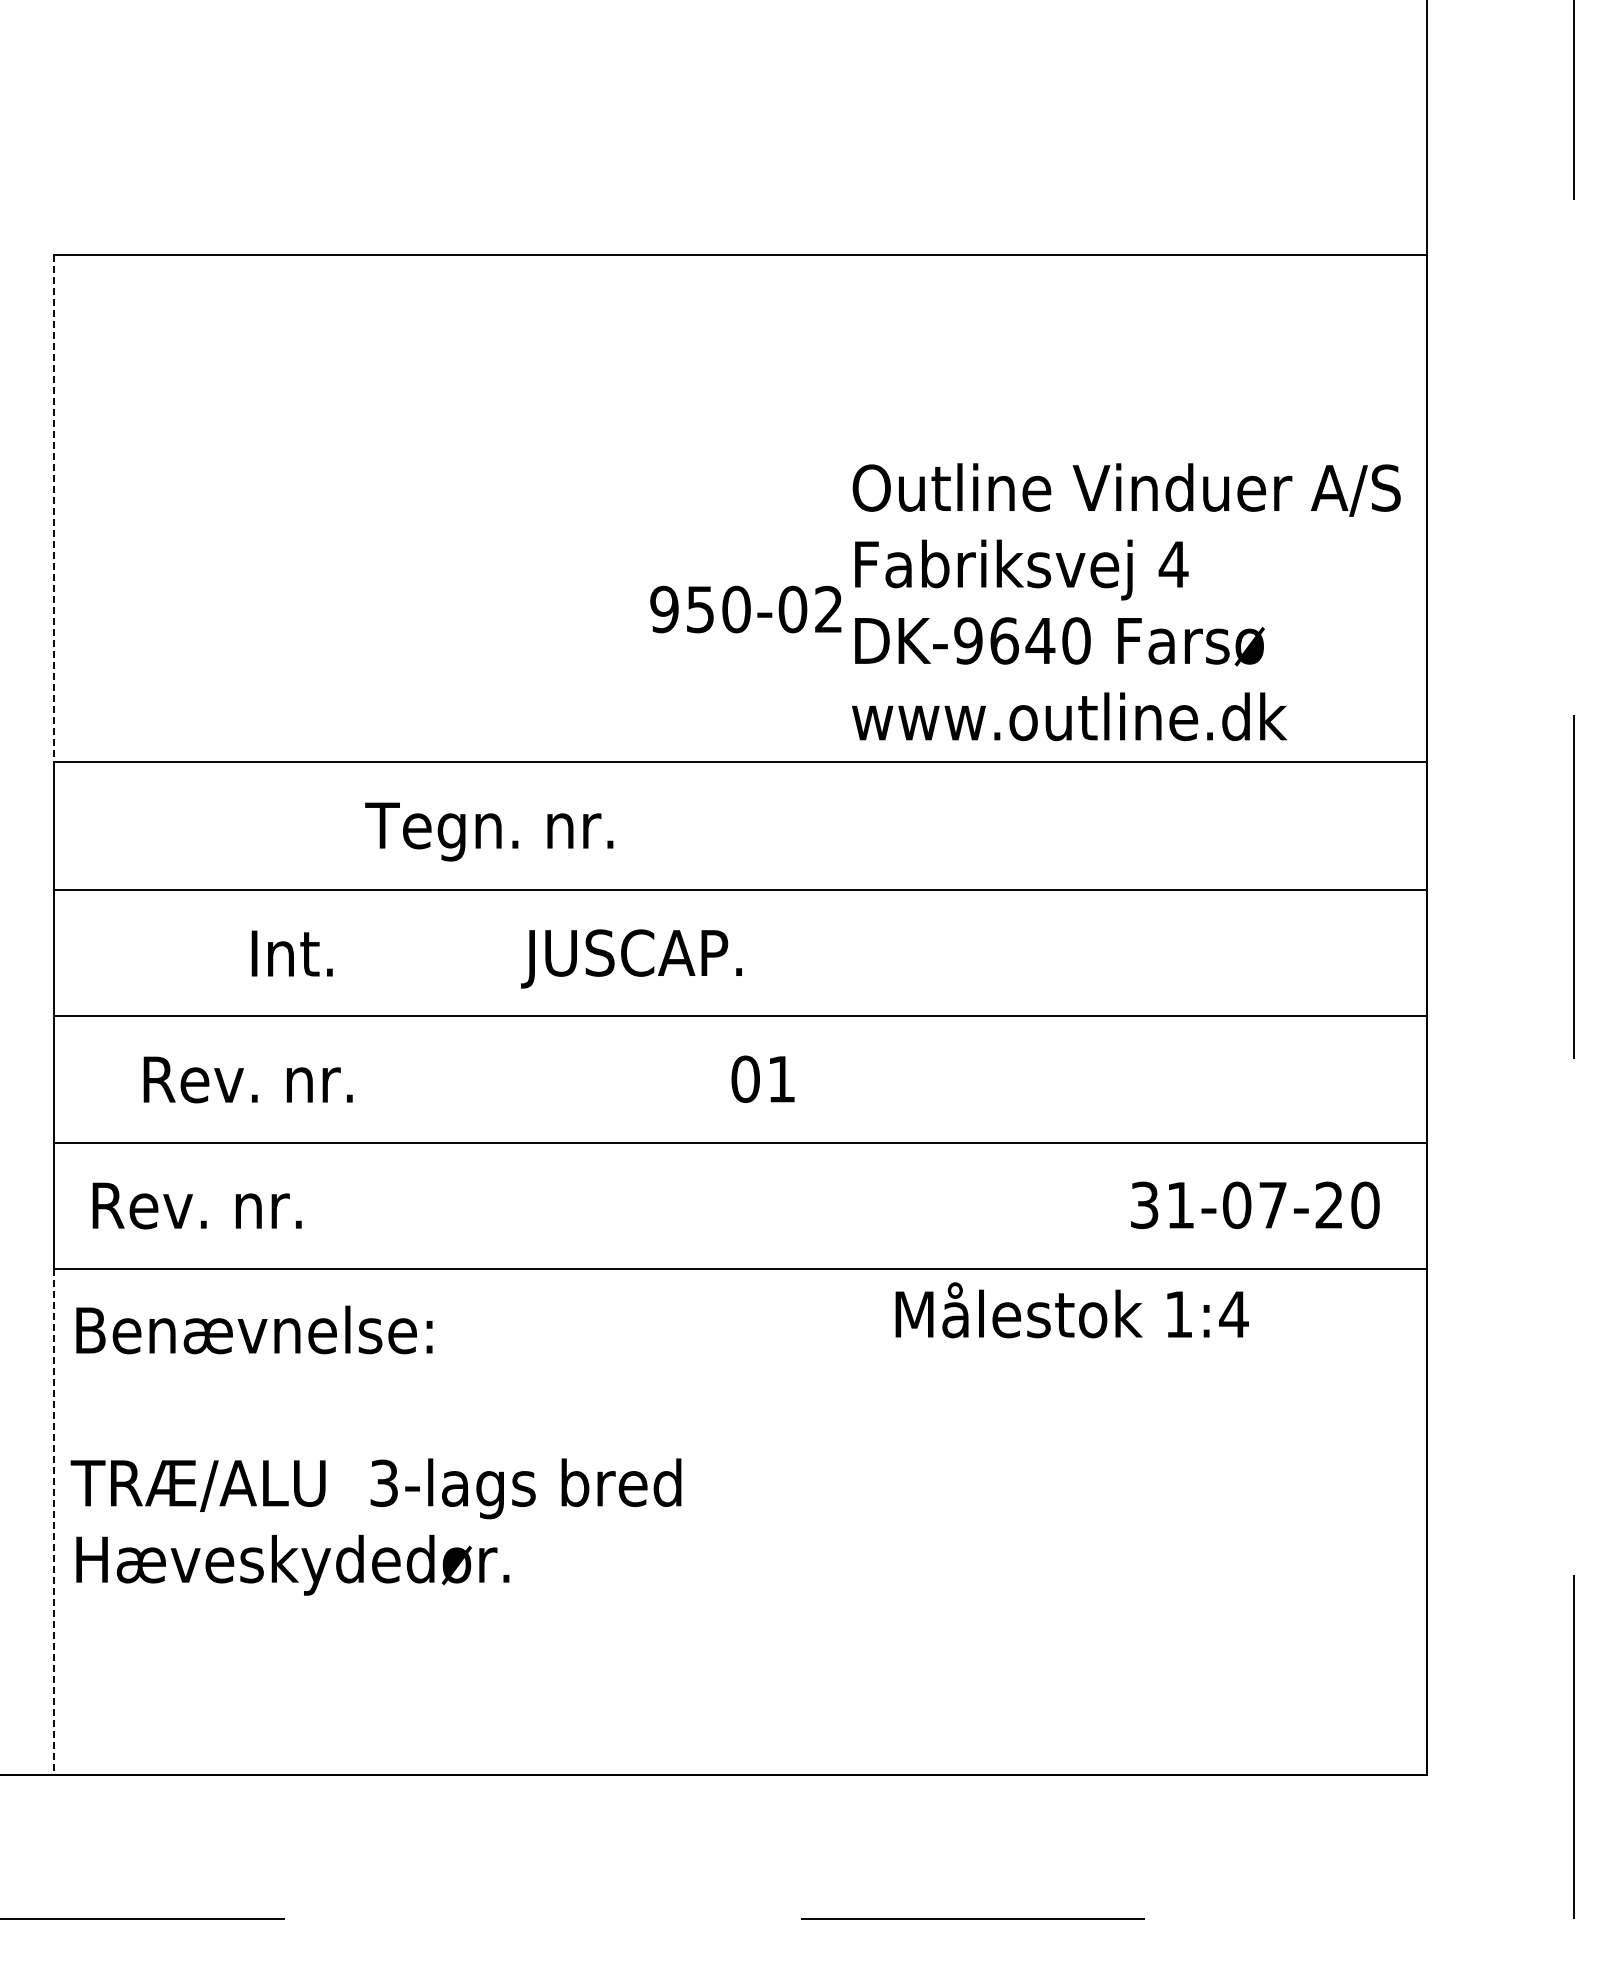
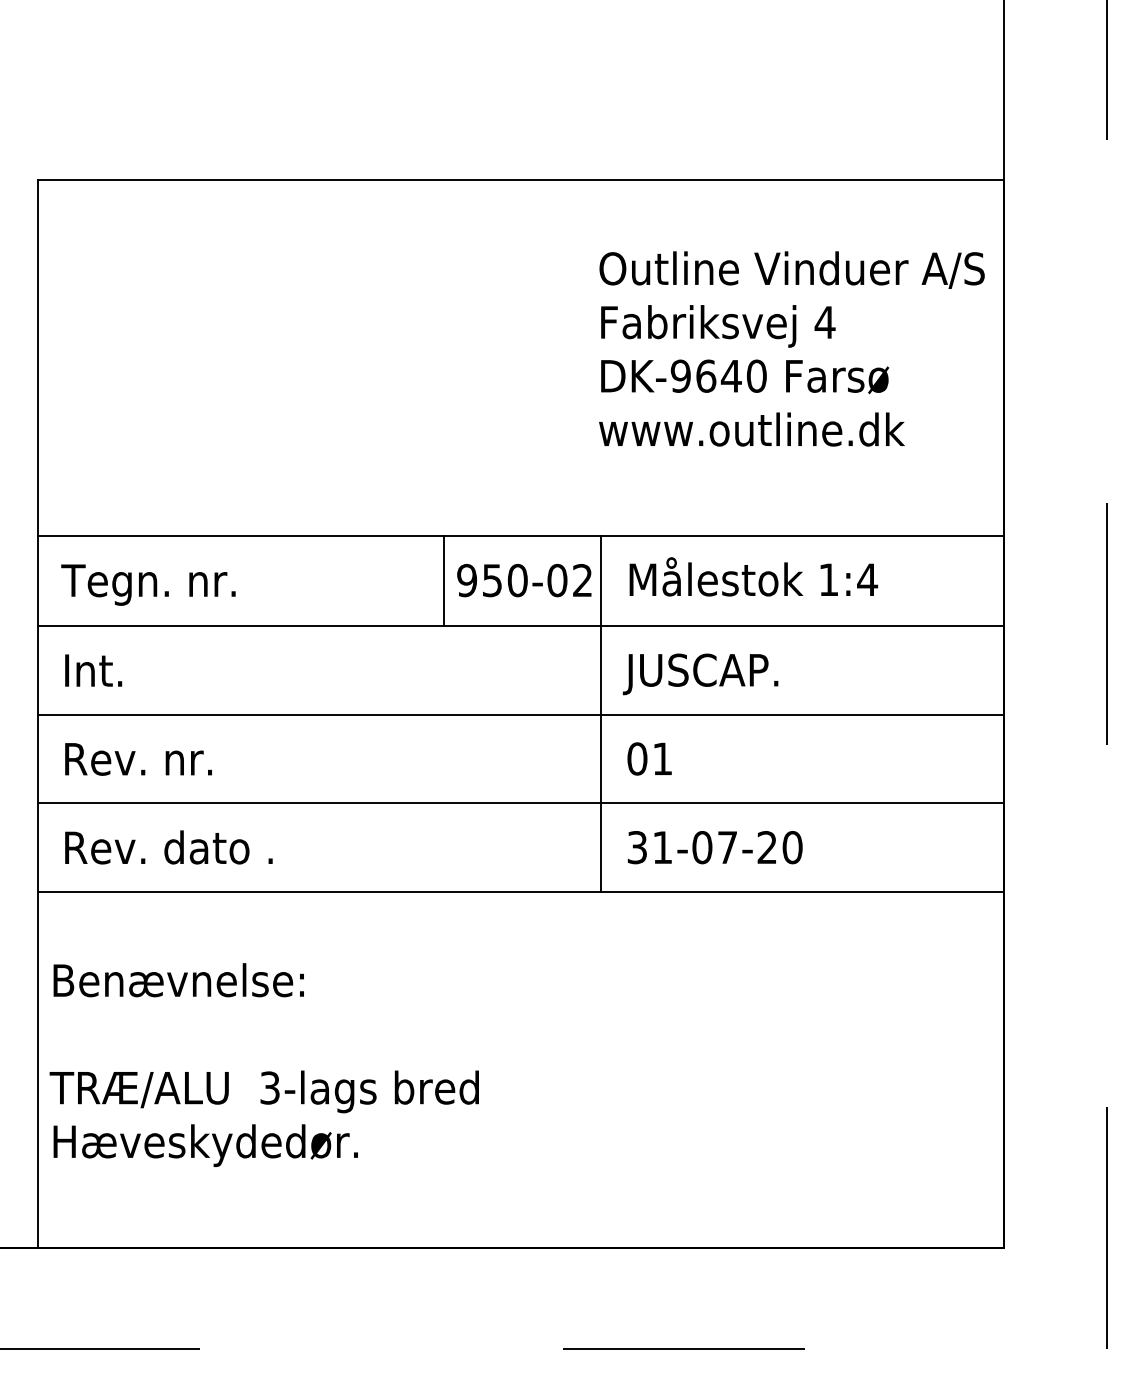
line: (53, 509) -> (37, 358), dashed -> solid
text: (1126, 602) -> (791, 349), moved
text: (745, 609) -> (524, 580), moved
line: (632, 825) -> (444, 580), added
text: (489, 831) -> (148, 584), moved
text: (291, 953) -> (93, 670), moved
text: (631, 958) -> (700, 674), moved
line: (854, 1014) -> (600, 713), added
text: (762, 1078) -> (649, 758), moved
text: (247, 1079) -> (138, 759), moved
text: (310, 1204) -> (218, 847), Rev. nr. -> Rev. dato .
text: (1255, 1205) -> (715, 847), moved
text: (1071, 1310) -> (753, 577), moved
text: (375, 1450) -> (263, 1064), moved
line: (53, 1522) -> (37, 1070), dashed -> solid

